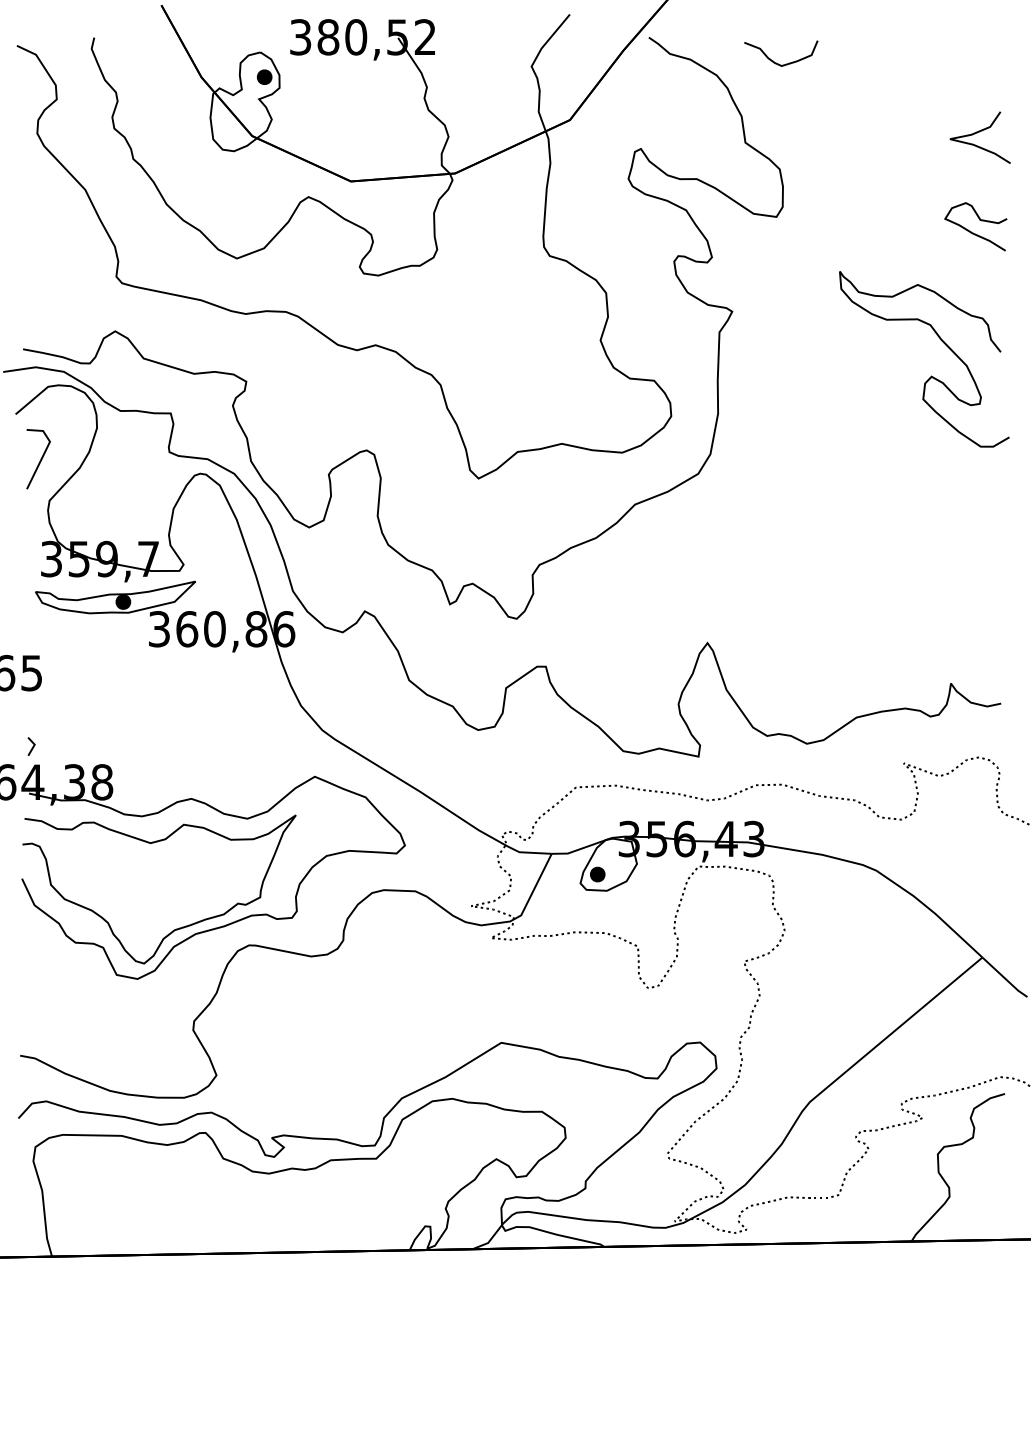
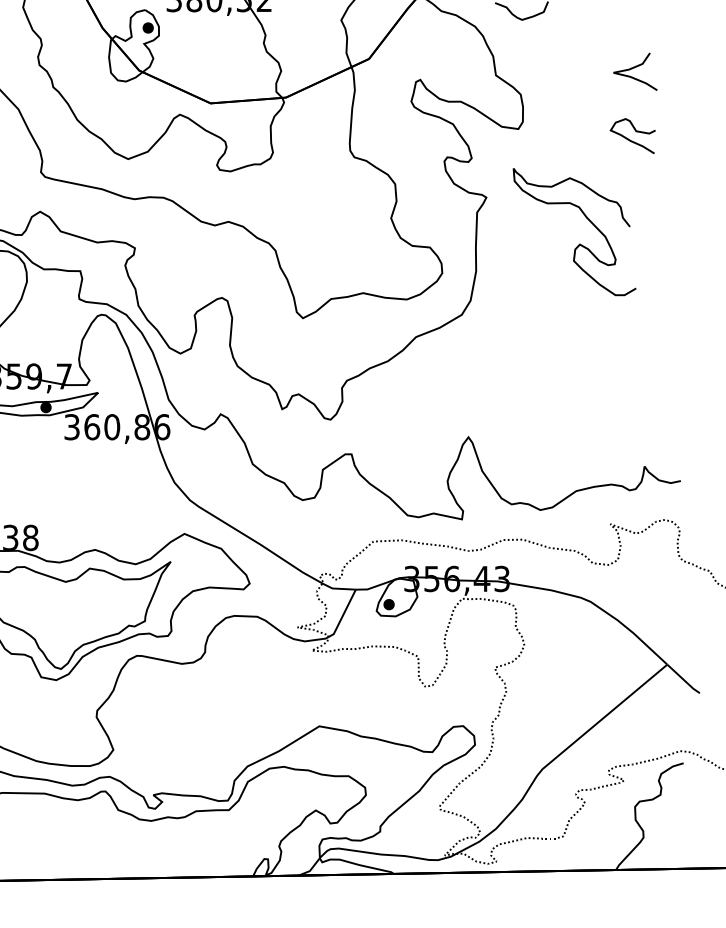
curve: (977, 133) -> (633, 68), moved
curve: (973, 232) -> (631, 140), moved
curve: (931, 375) -> (579, 243), moved

